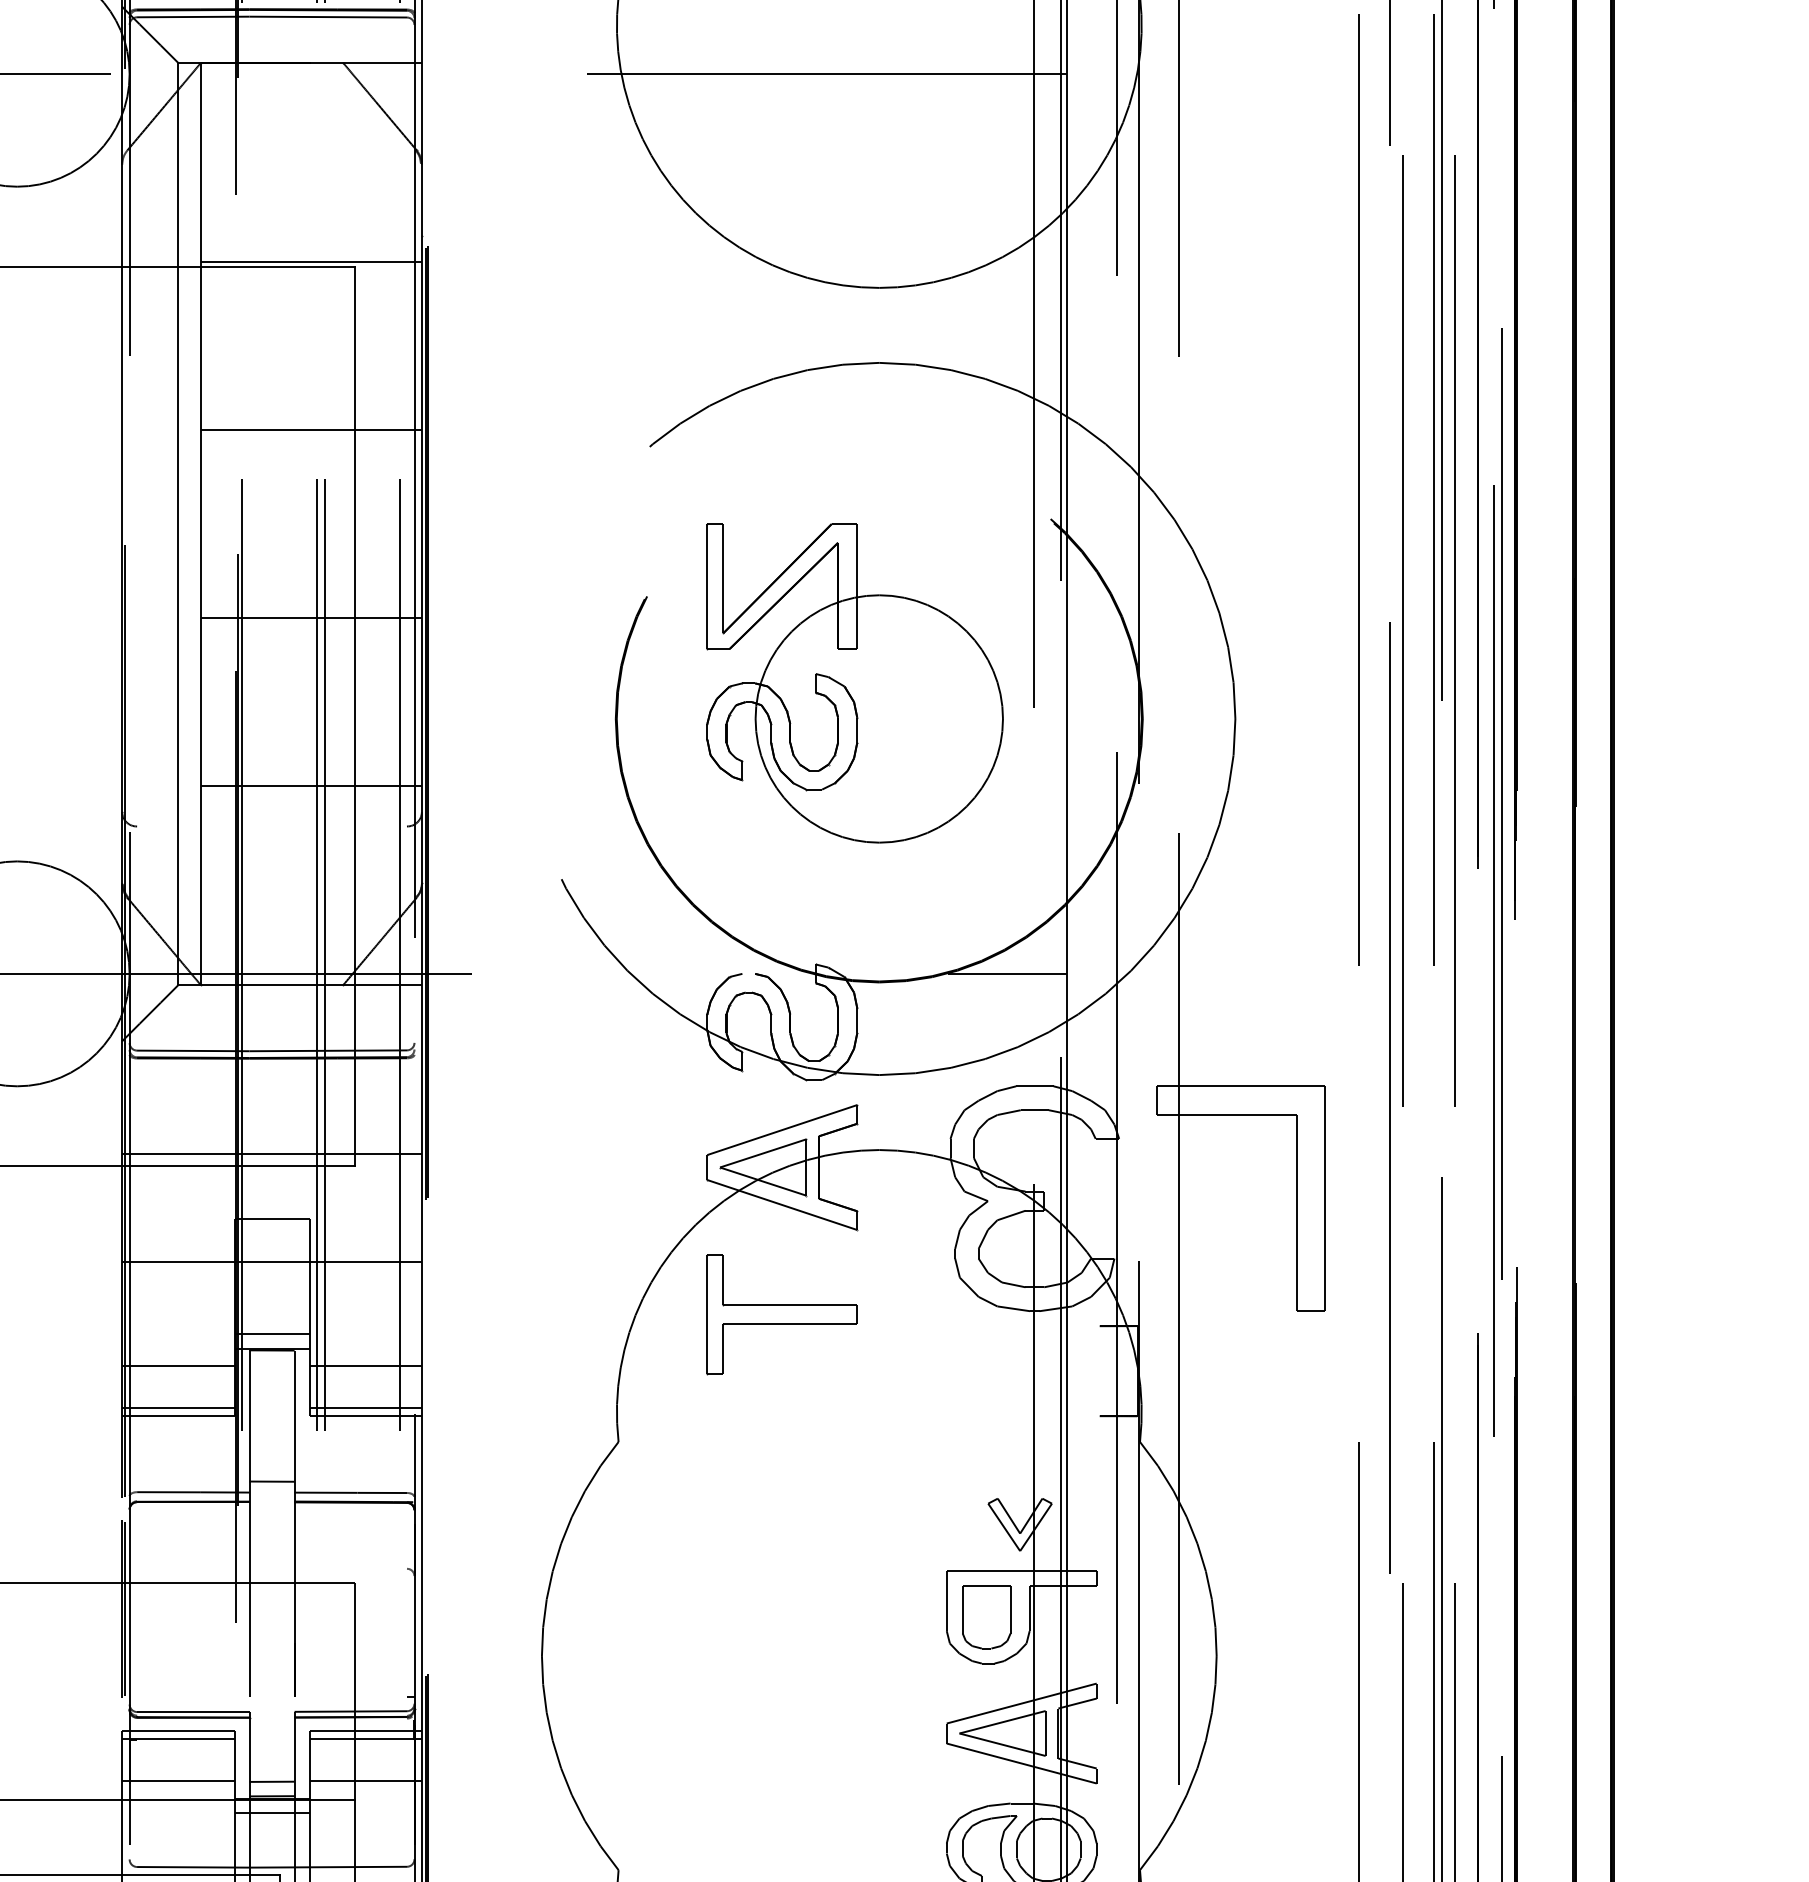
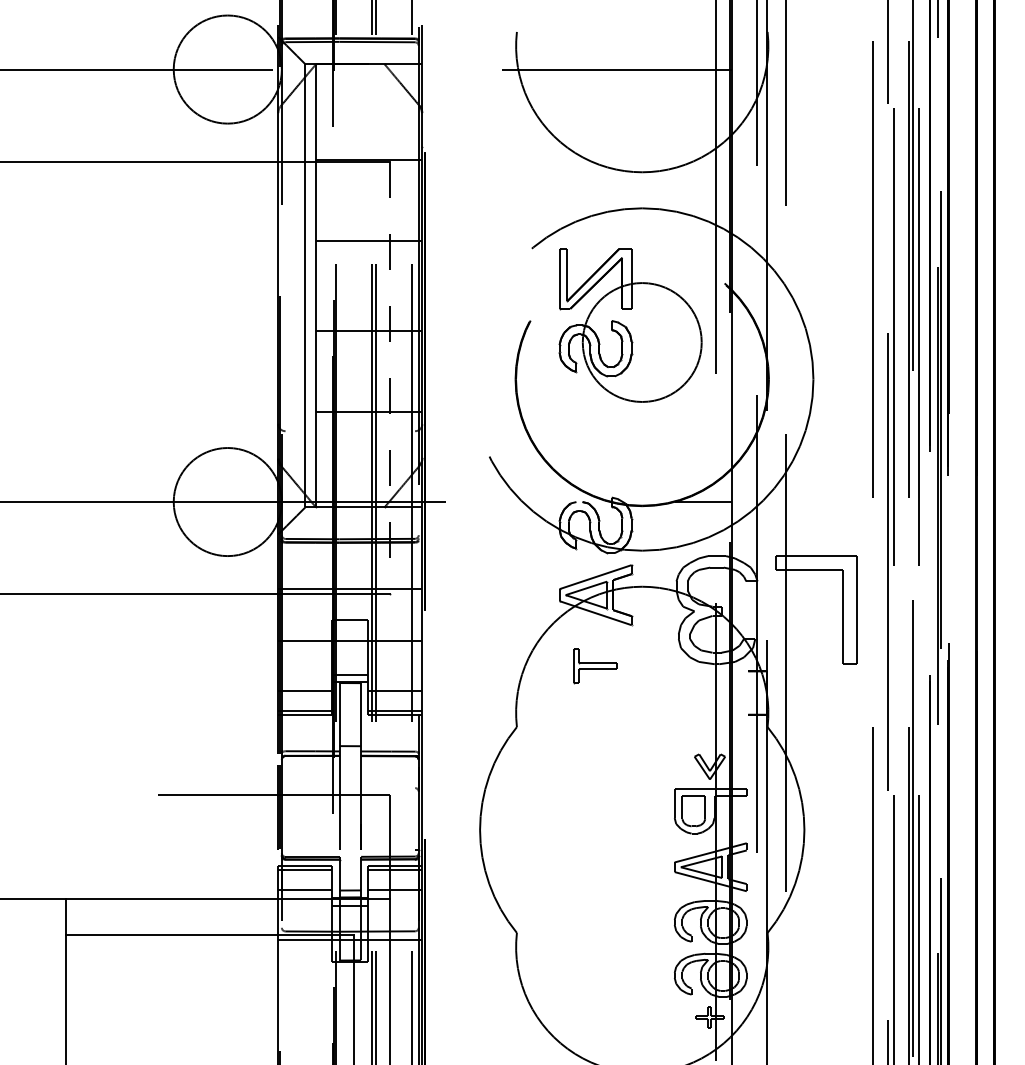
part: (854, 683) -> (630, 325), moved
line: (353, 716) -> (389, 378), solid -> dashed
part: (782, 1313) -> (595, 665), size x0.6

